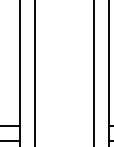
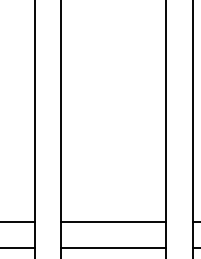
line: (64, 125) -> (113, 221), added
line: (64, 140) -> (113, 247), added

